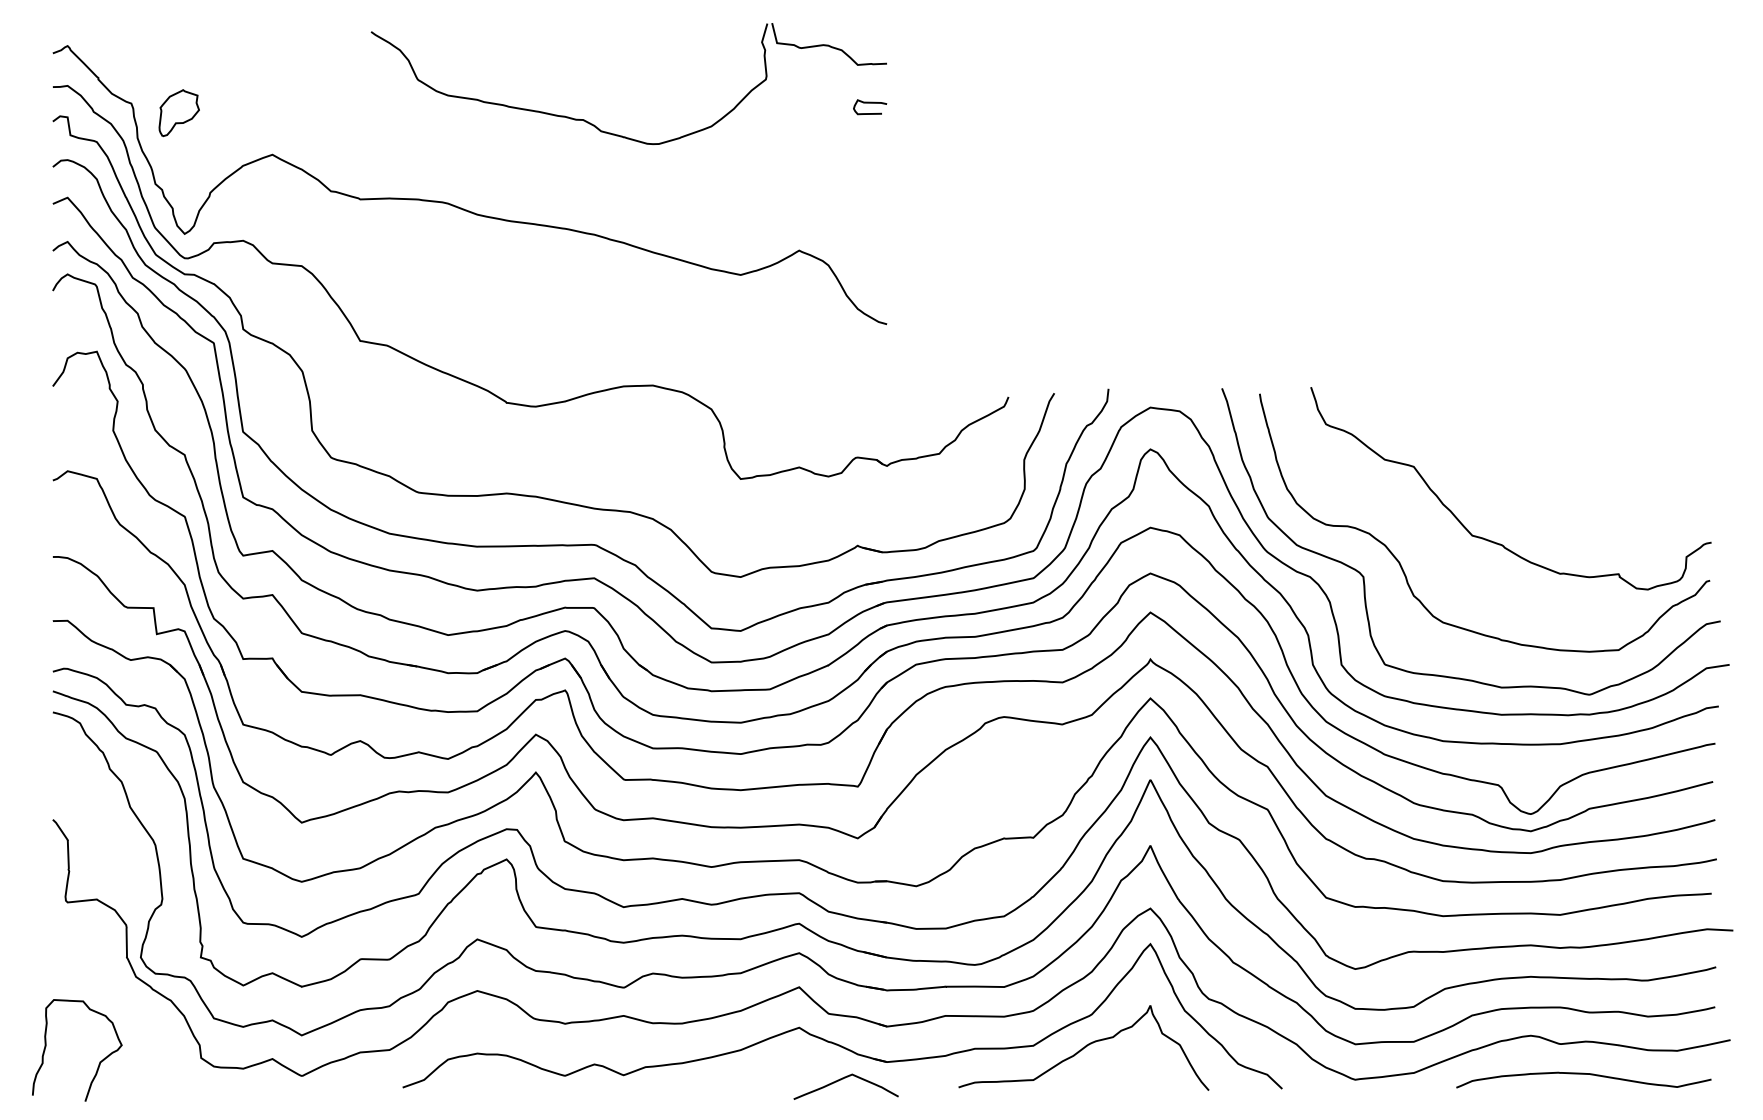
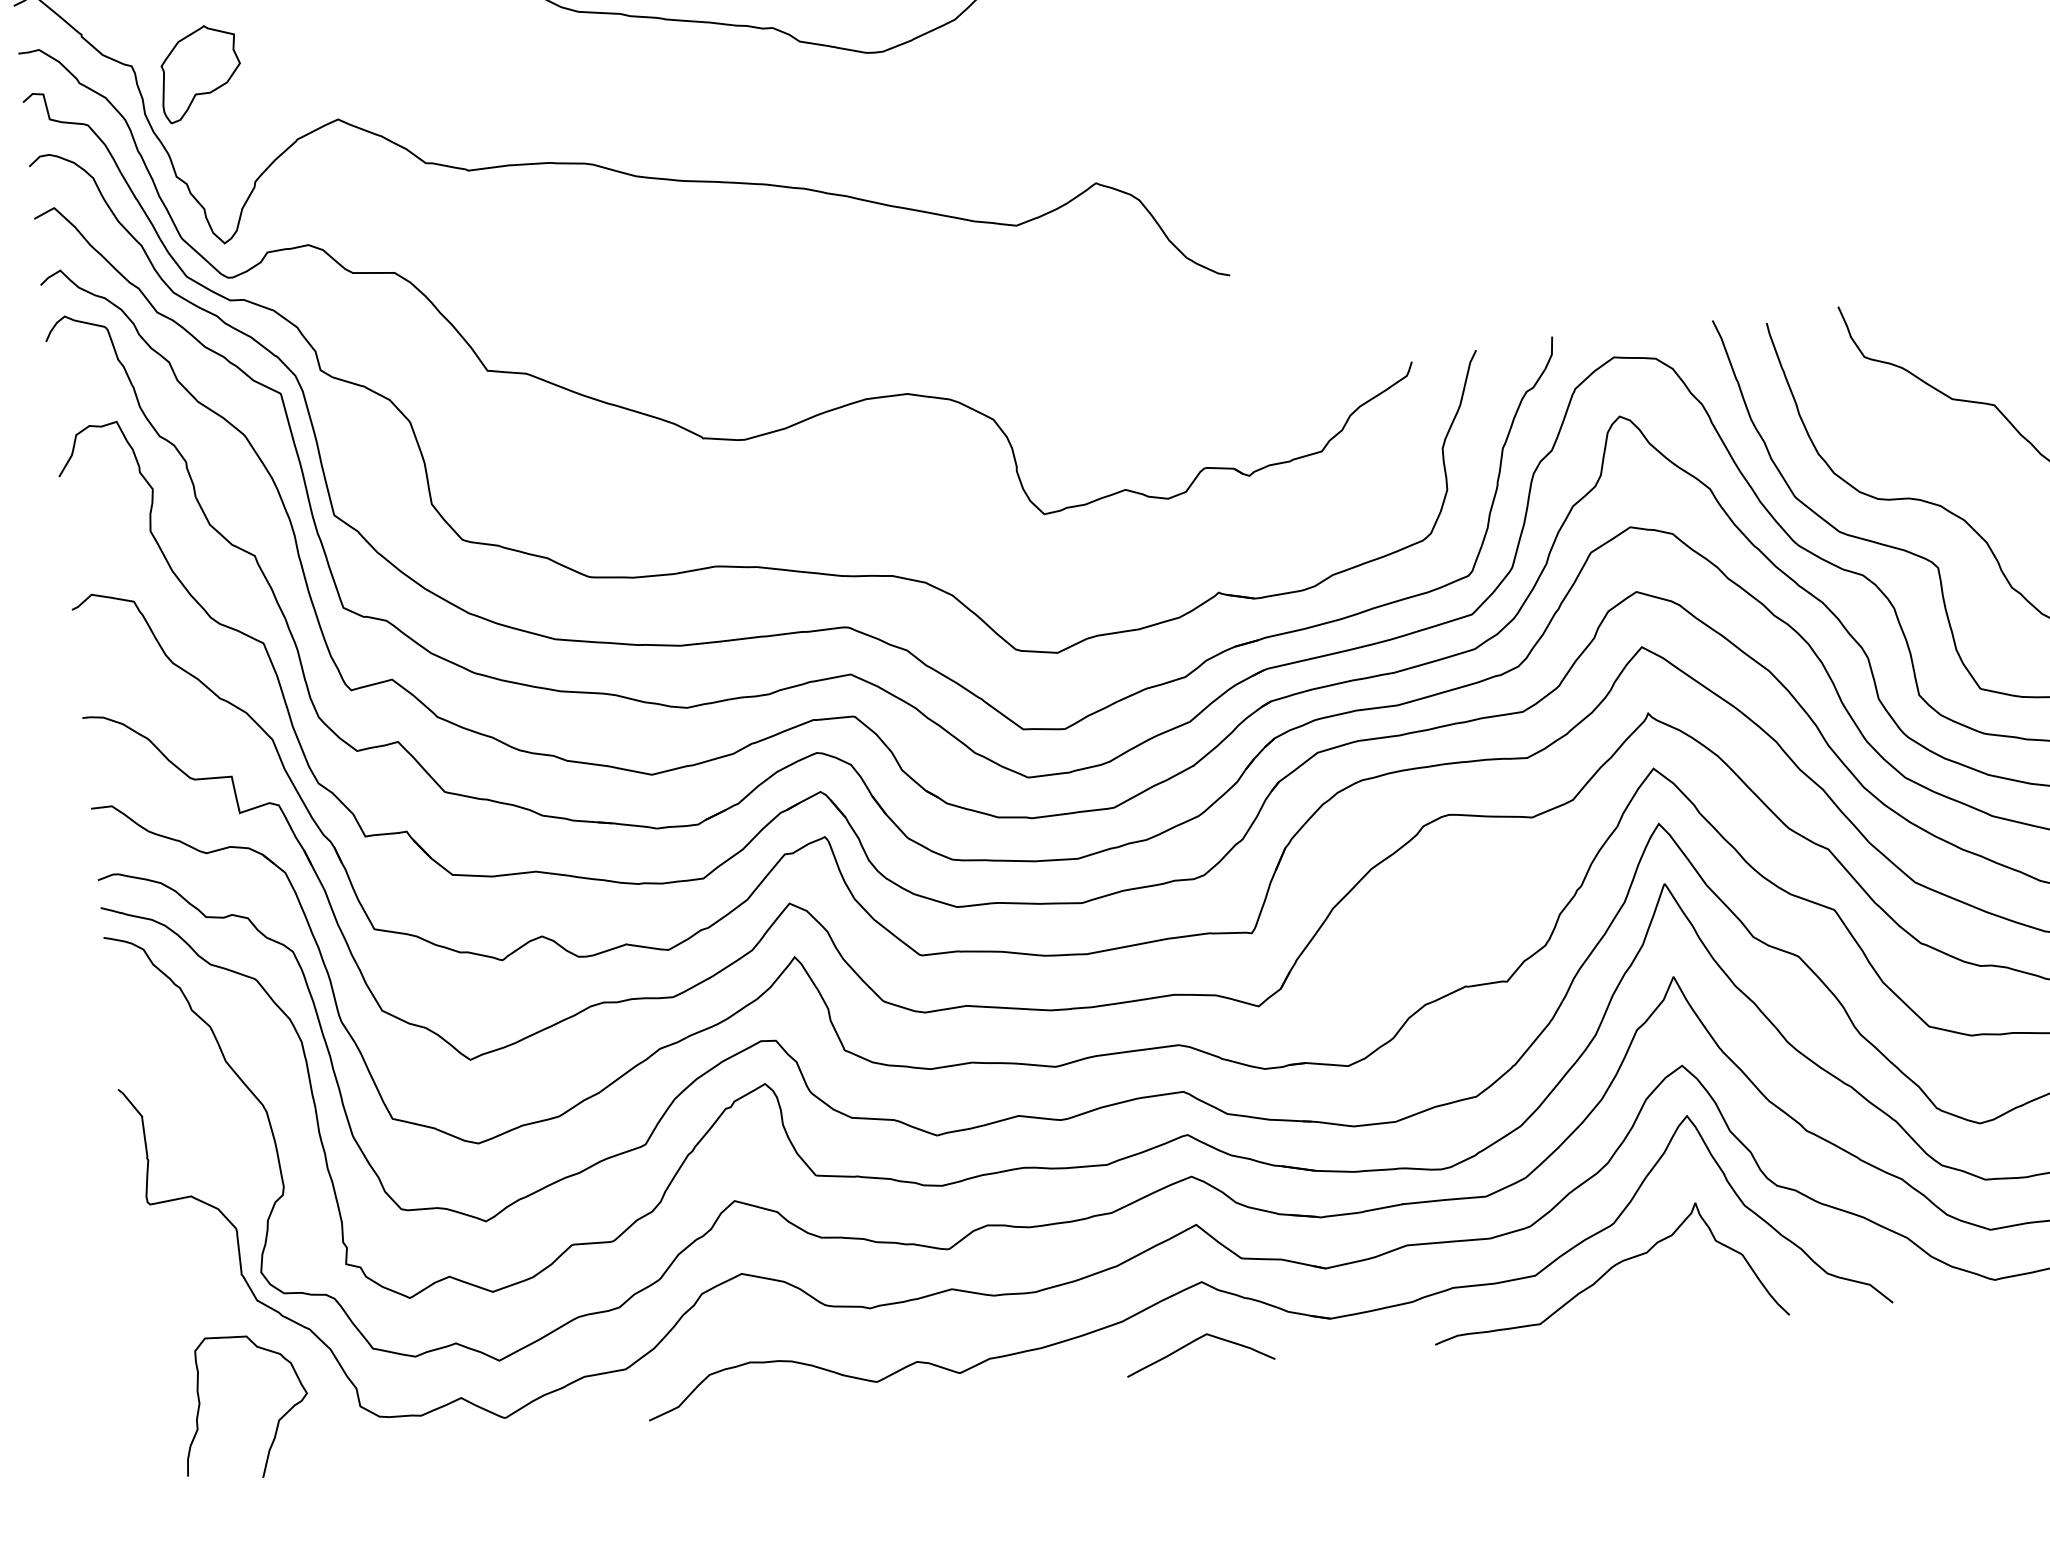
part: (179, 112) -> (200, 72), size x1.43
curve: (99, 1061) -> (277, 1419), moved
curve: (841, 1080) -> (1192, 1344), moved

